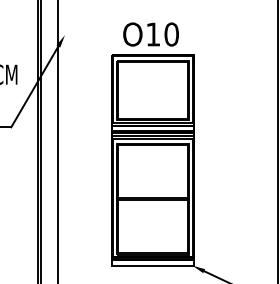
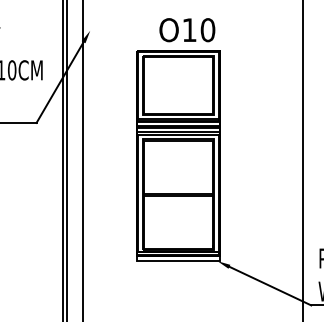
text: (151, 34) -> (187, 30), moved

